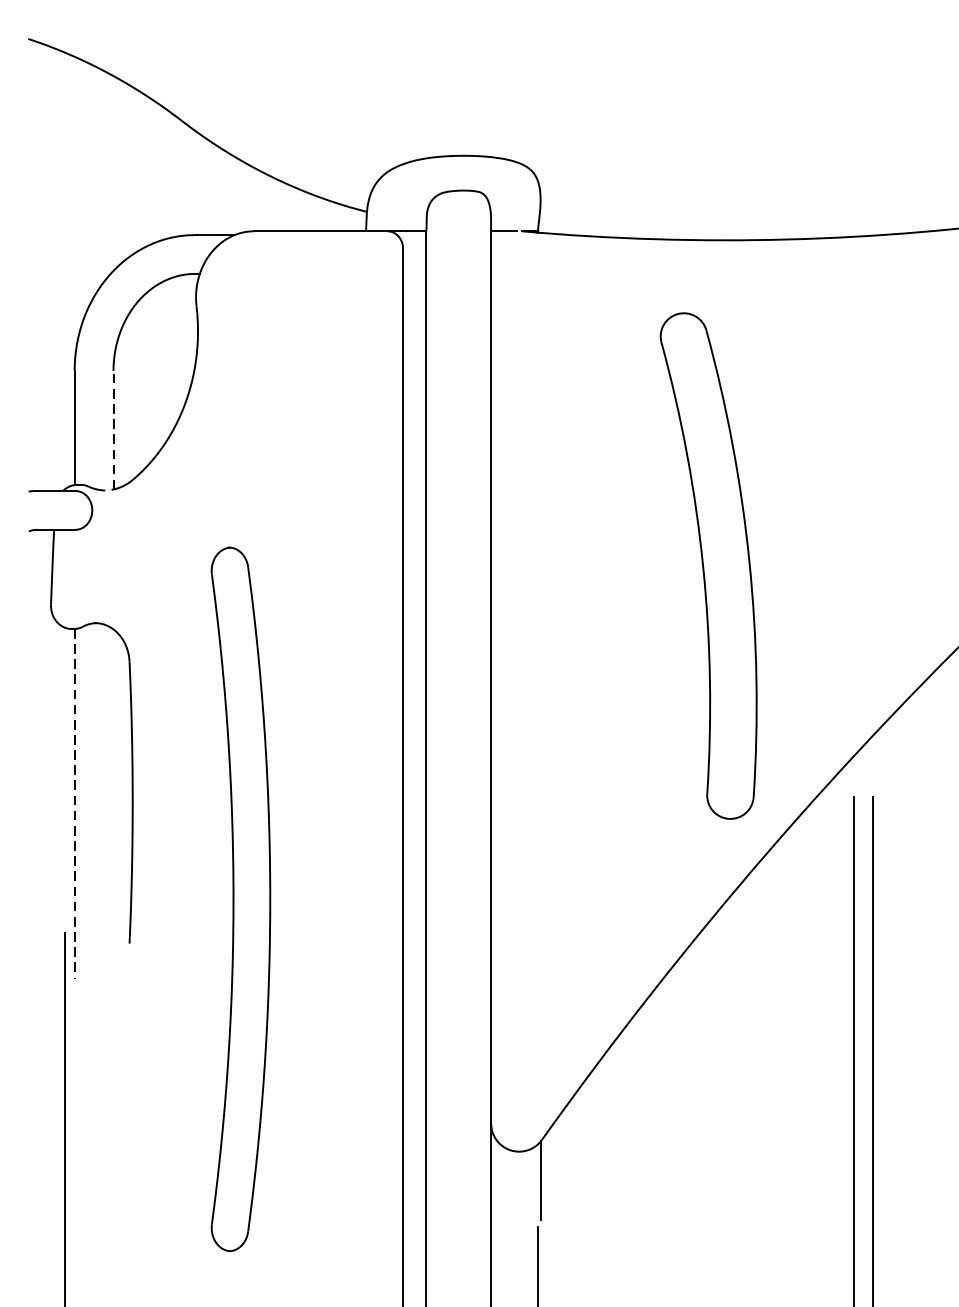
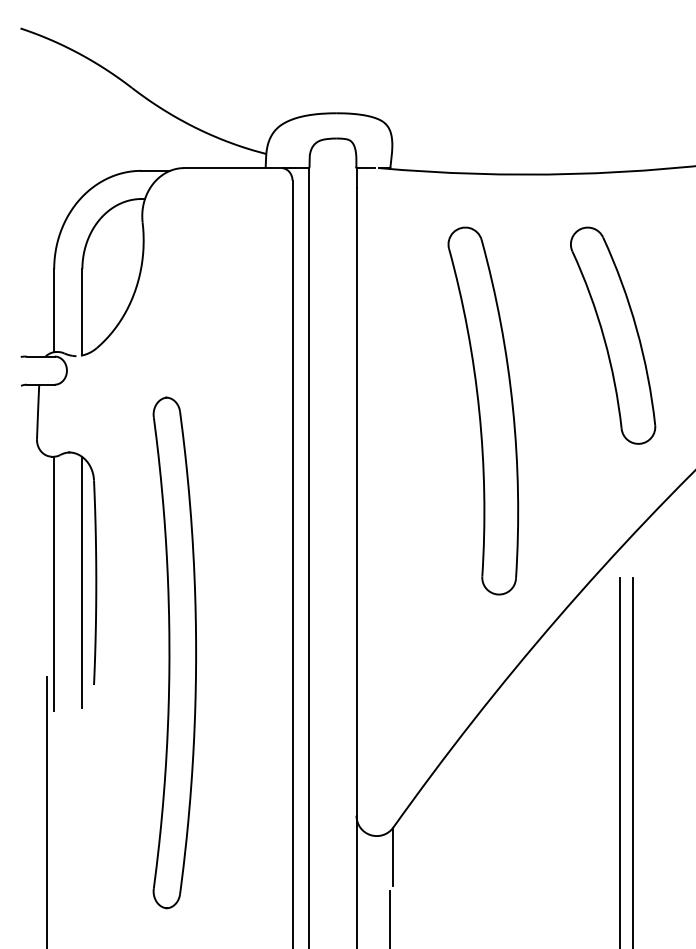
line: (113, 428) -> (82, 311), dashed -> solid
part: (845, 461) -> (613, 335), added
part: (708, 565) -> (483, 410), moved
line: (113, 802) -> (82, 582), added
line: (75, 805) -> (54, 584), dashed -> solid

